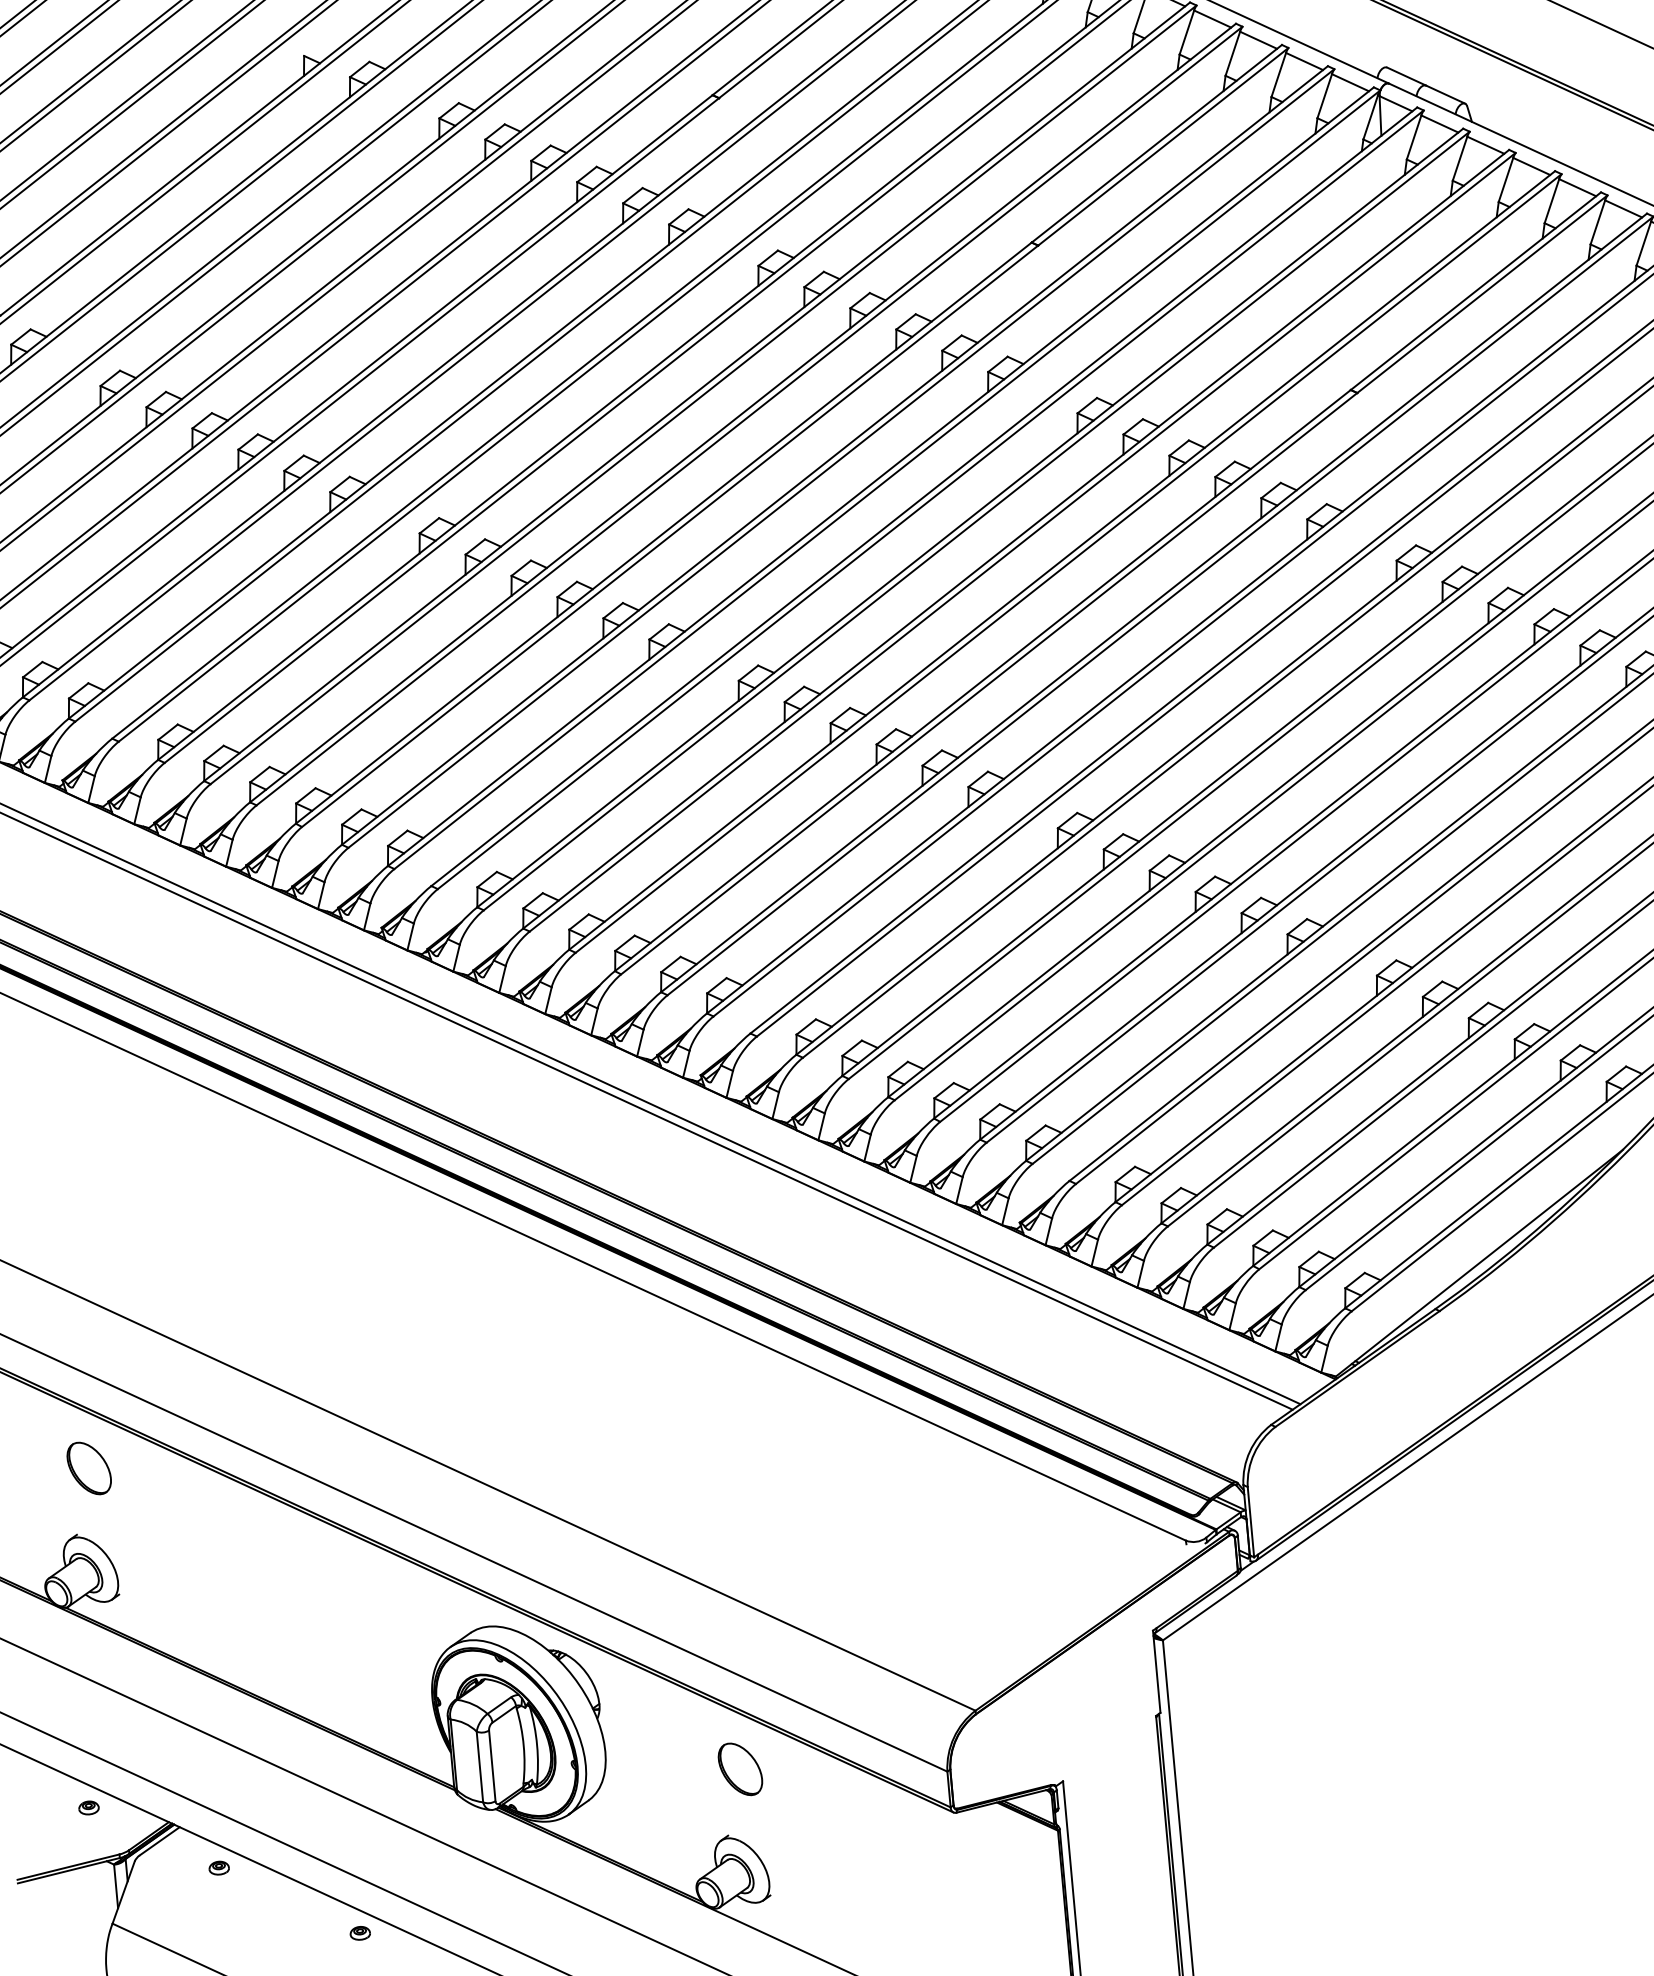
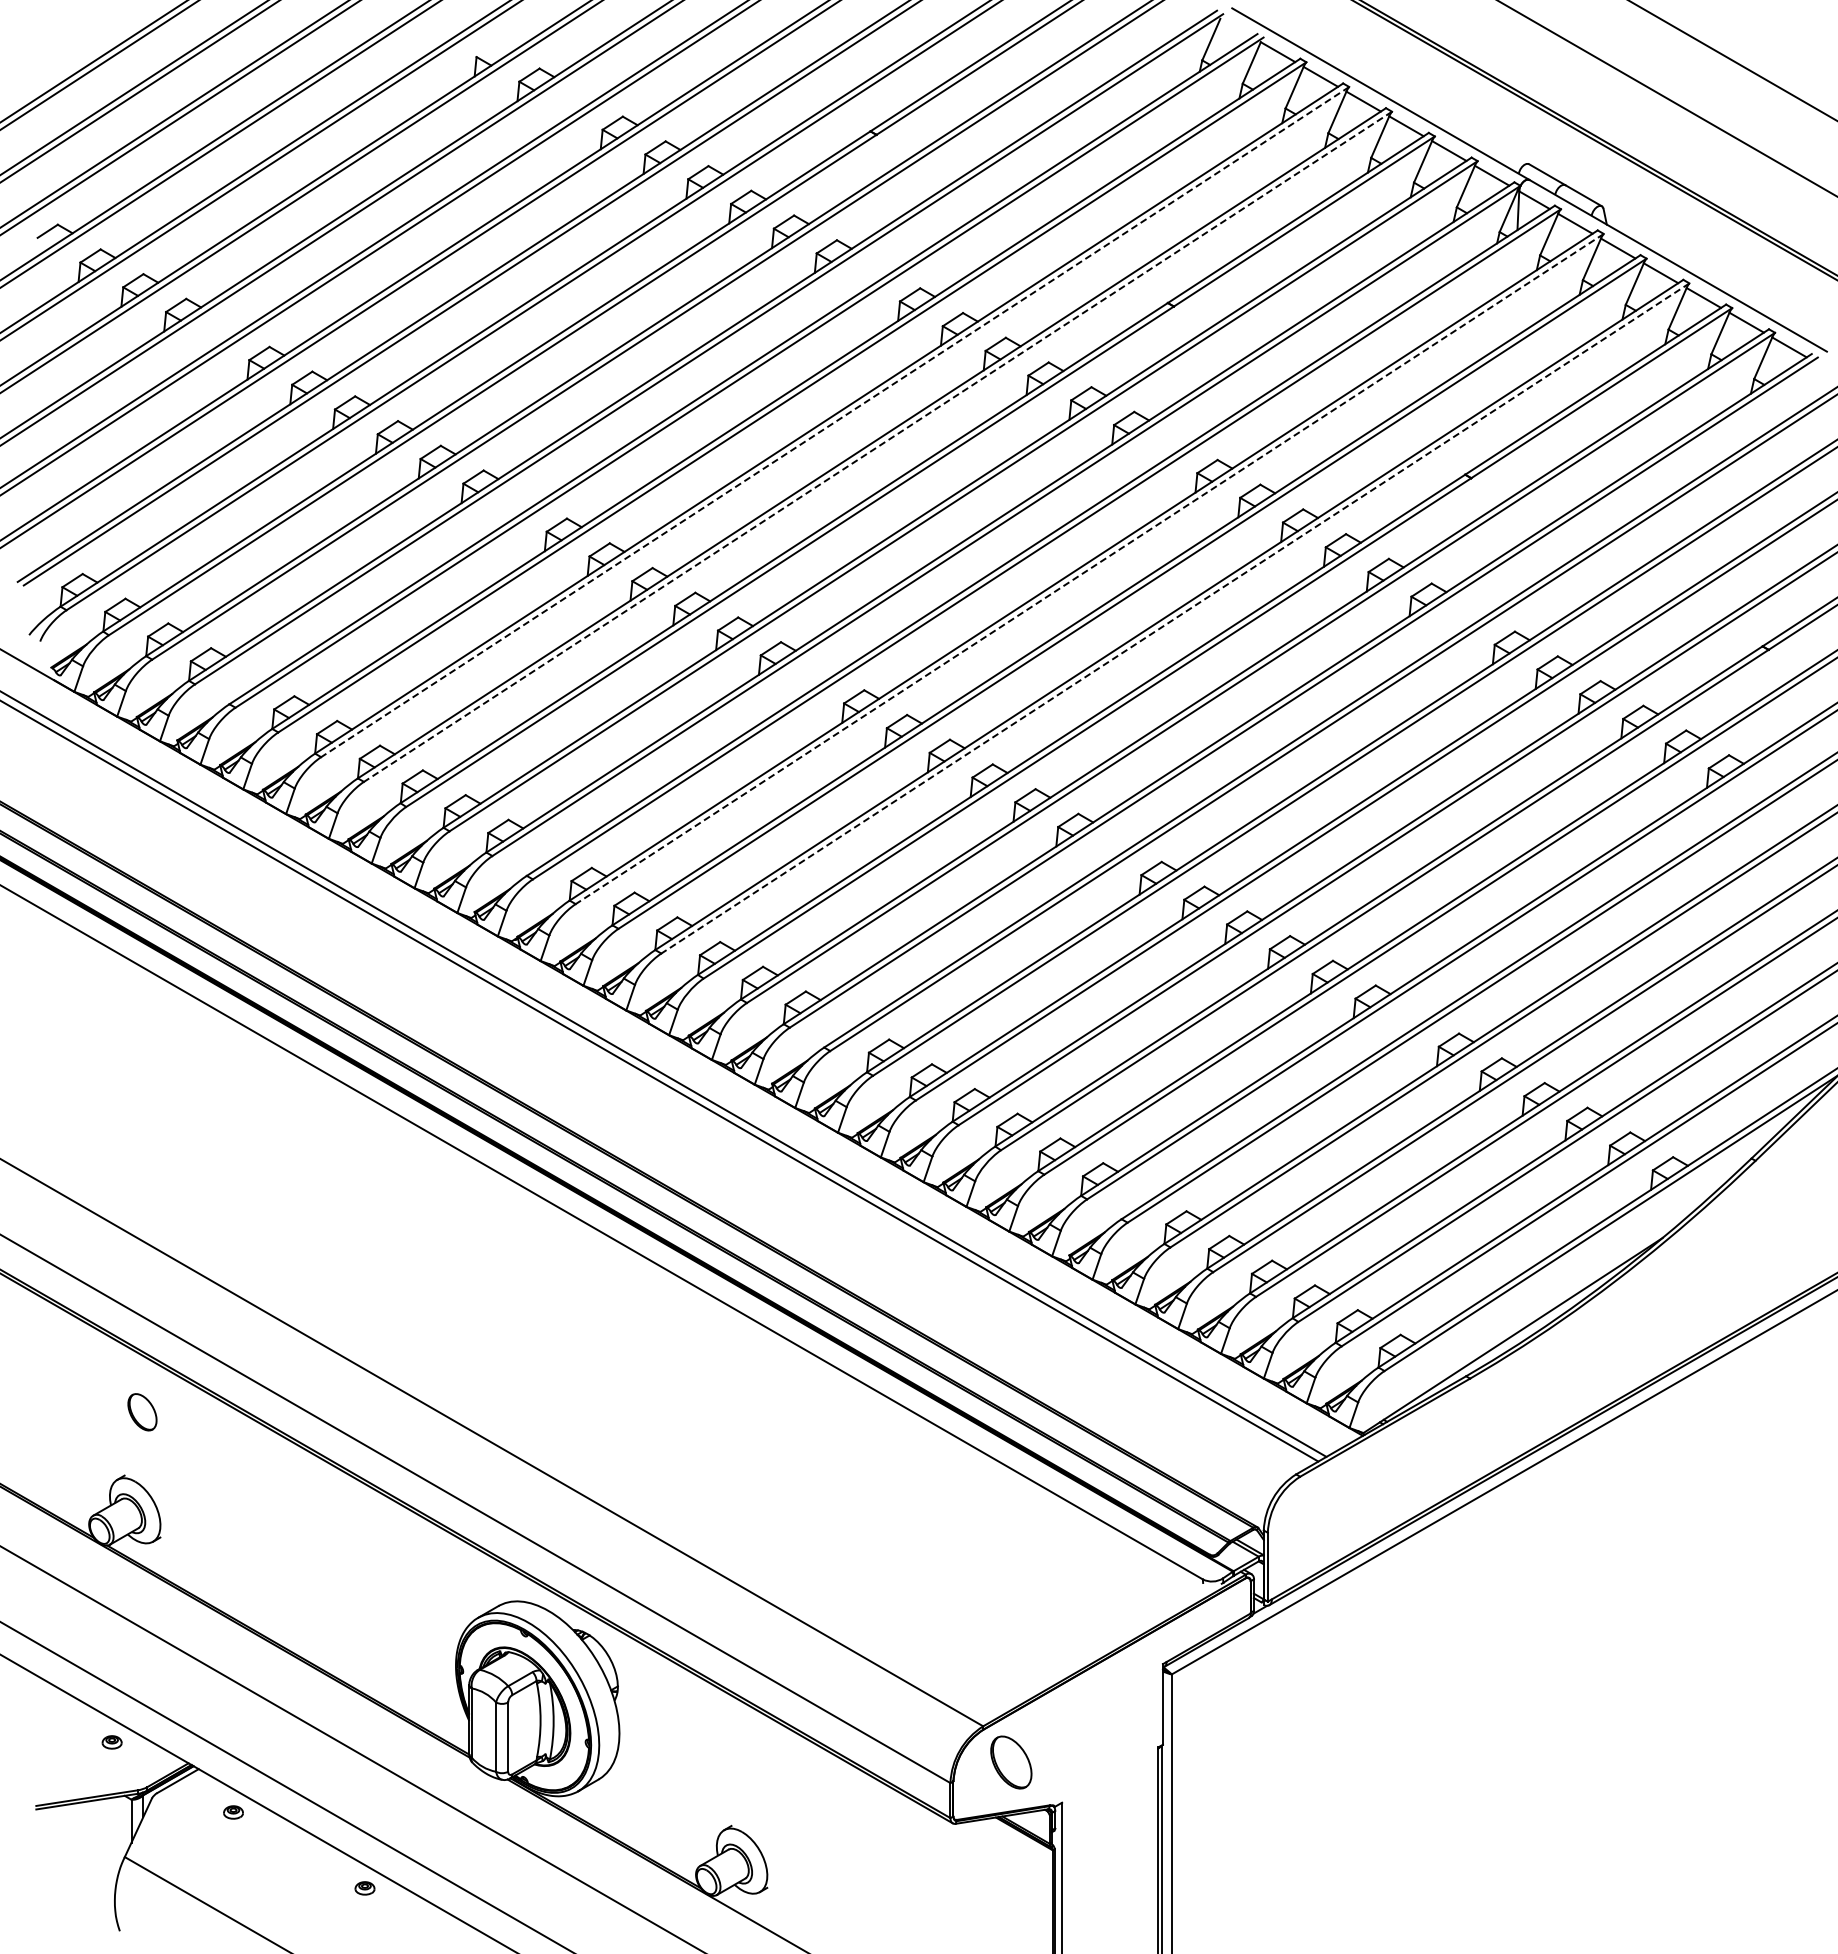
line: (703, 395) -> (835, 422), solid -> dashed
line: (750, 415) -> (878, 446), solid -> dashed
line: (976, 521) -> (1089, 569), solid -> dashed
line: (1068, 563) -> (1175, 618), solid -> dashed
part: (89, 1468) -> (142, 1412), size x0.7
part: (740, 1769) -> (1011, 1762), moved

